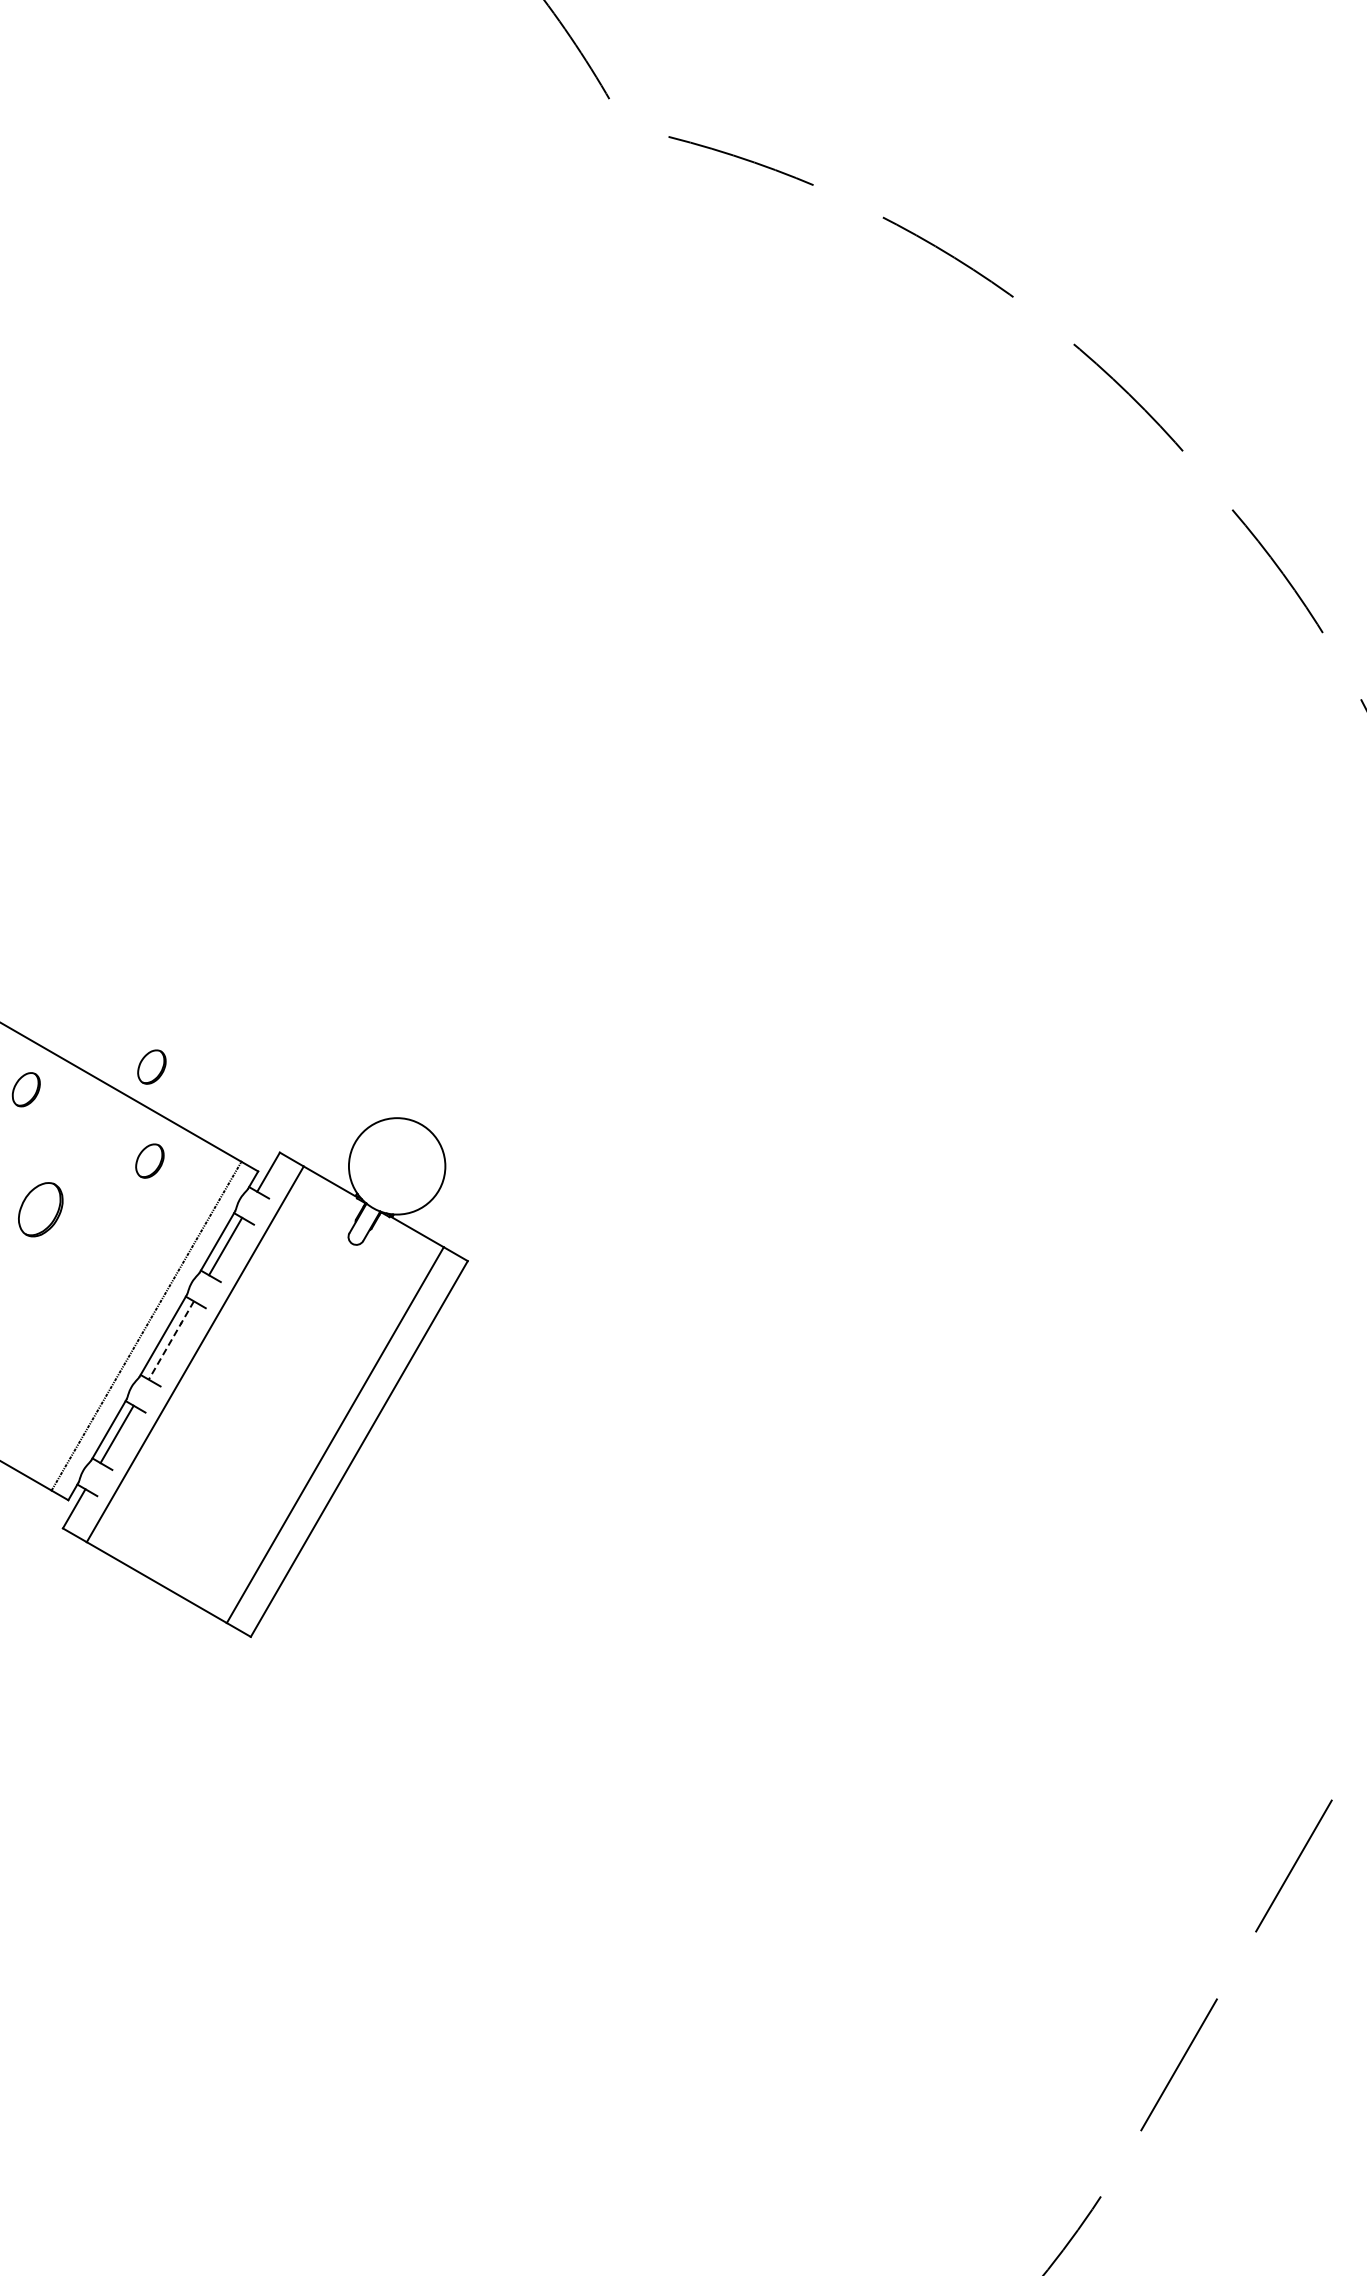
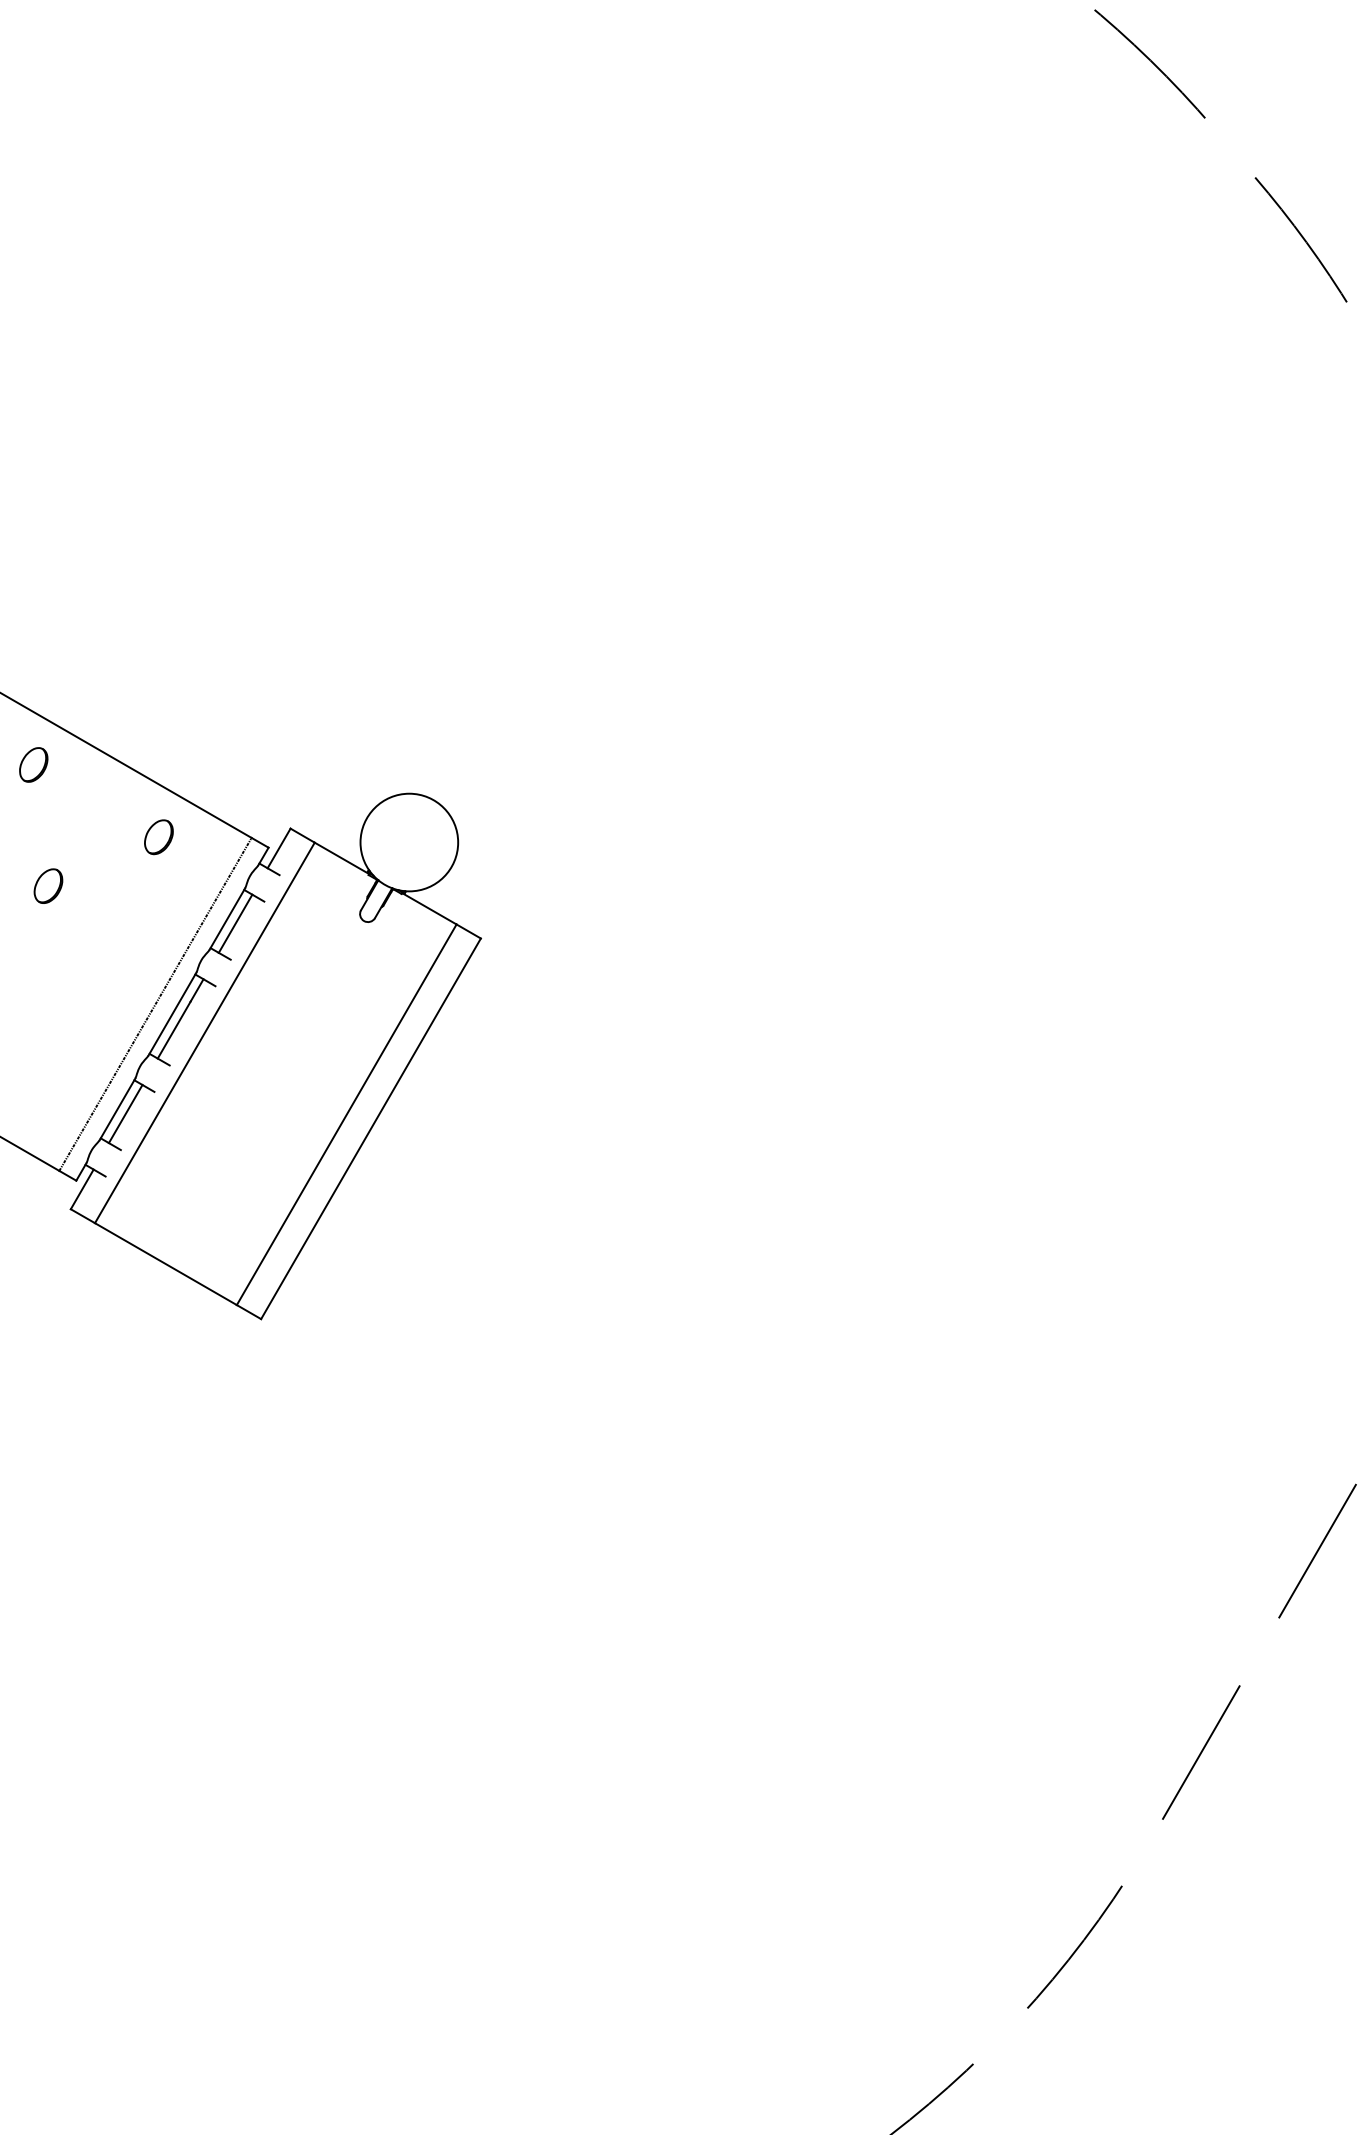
part: (151, 1066) -> (160, 741), removed
part: (40, 1208) -> (48, 885), size x0.62
line: (171, 1340) -> (180, 1018), dashed -> solid

